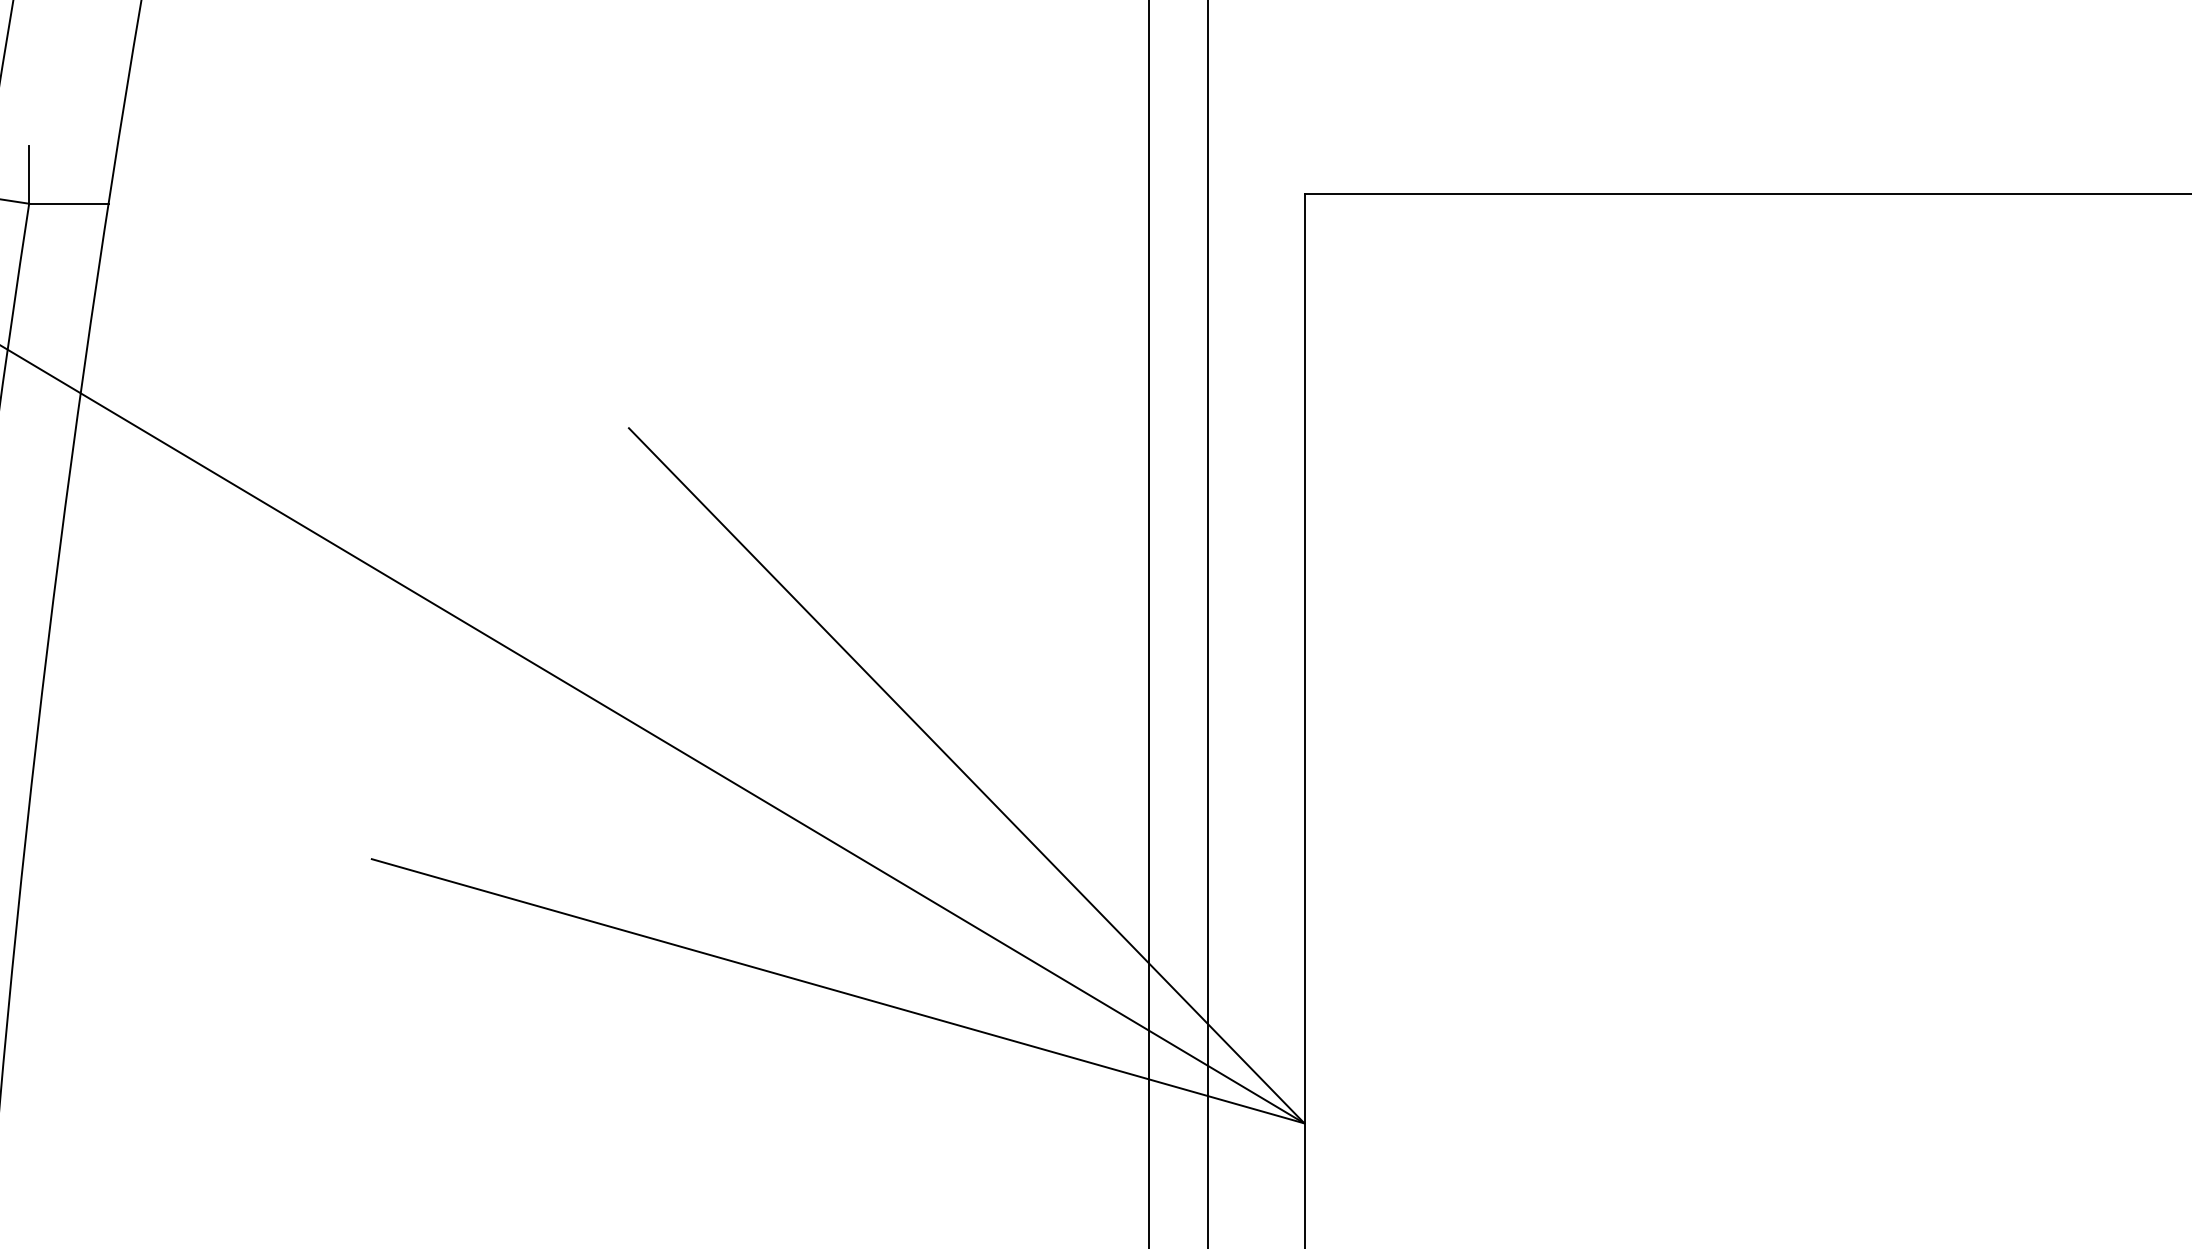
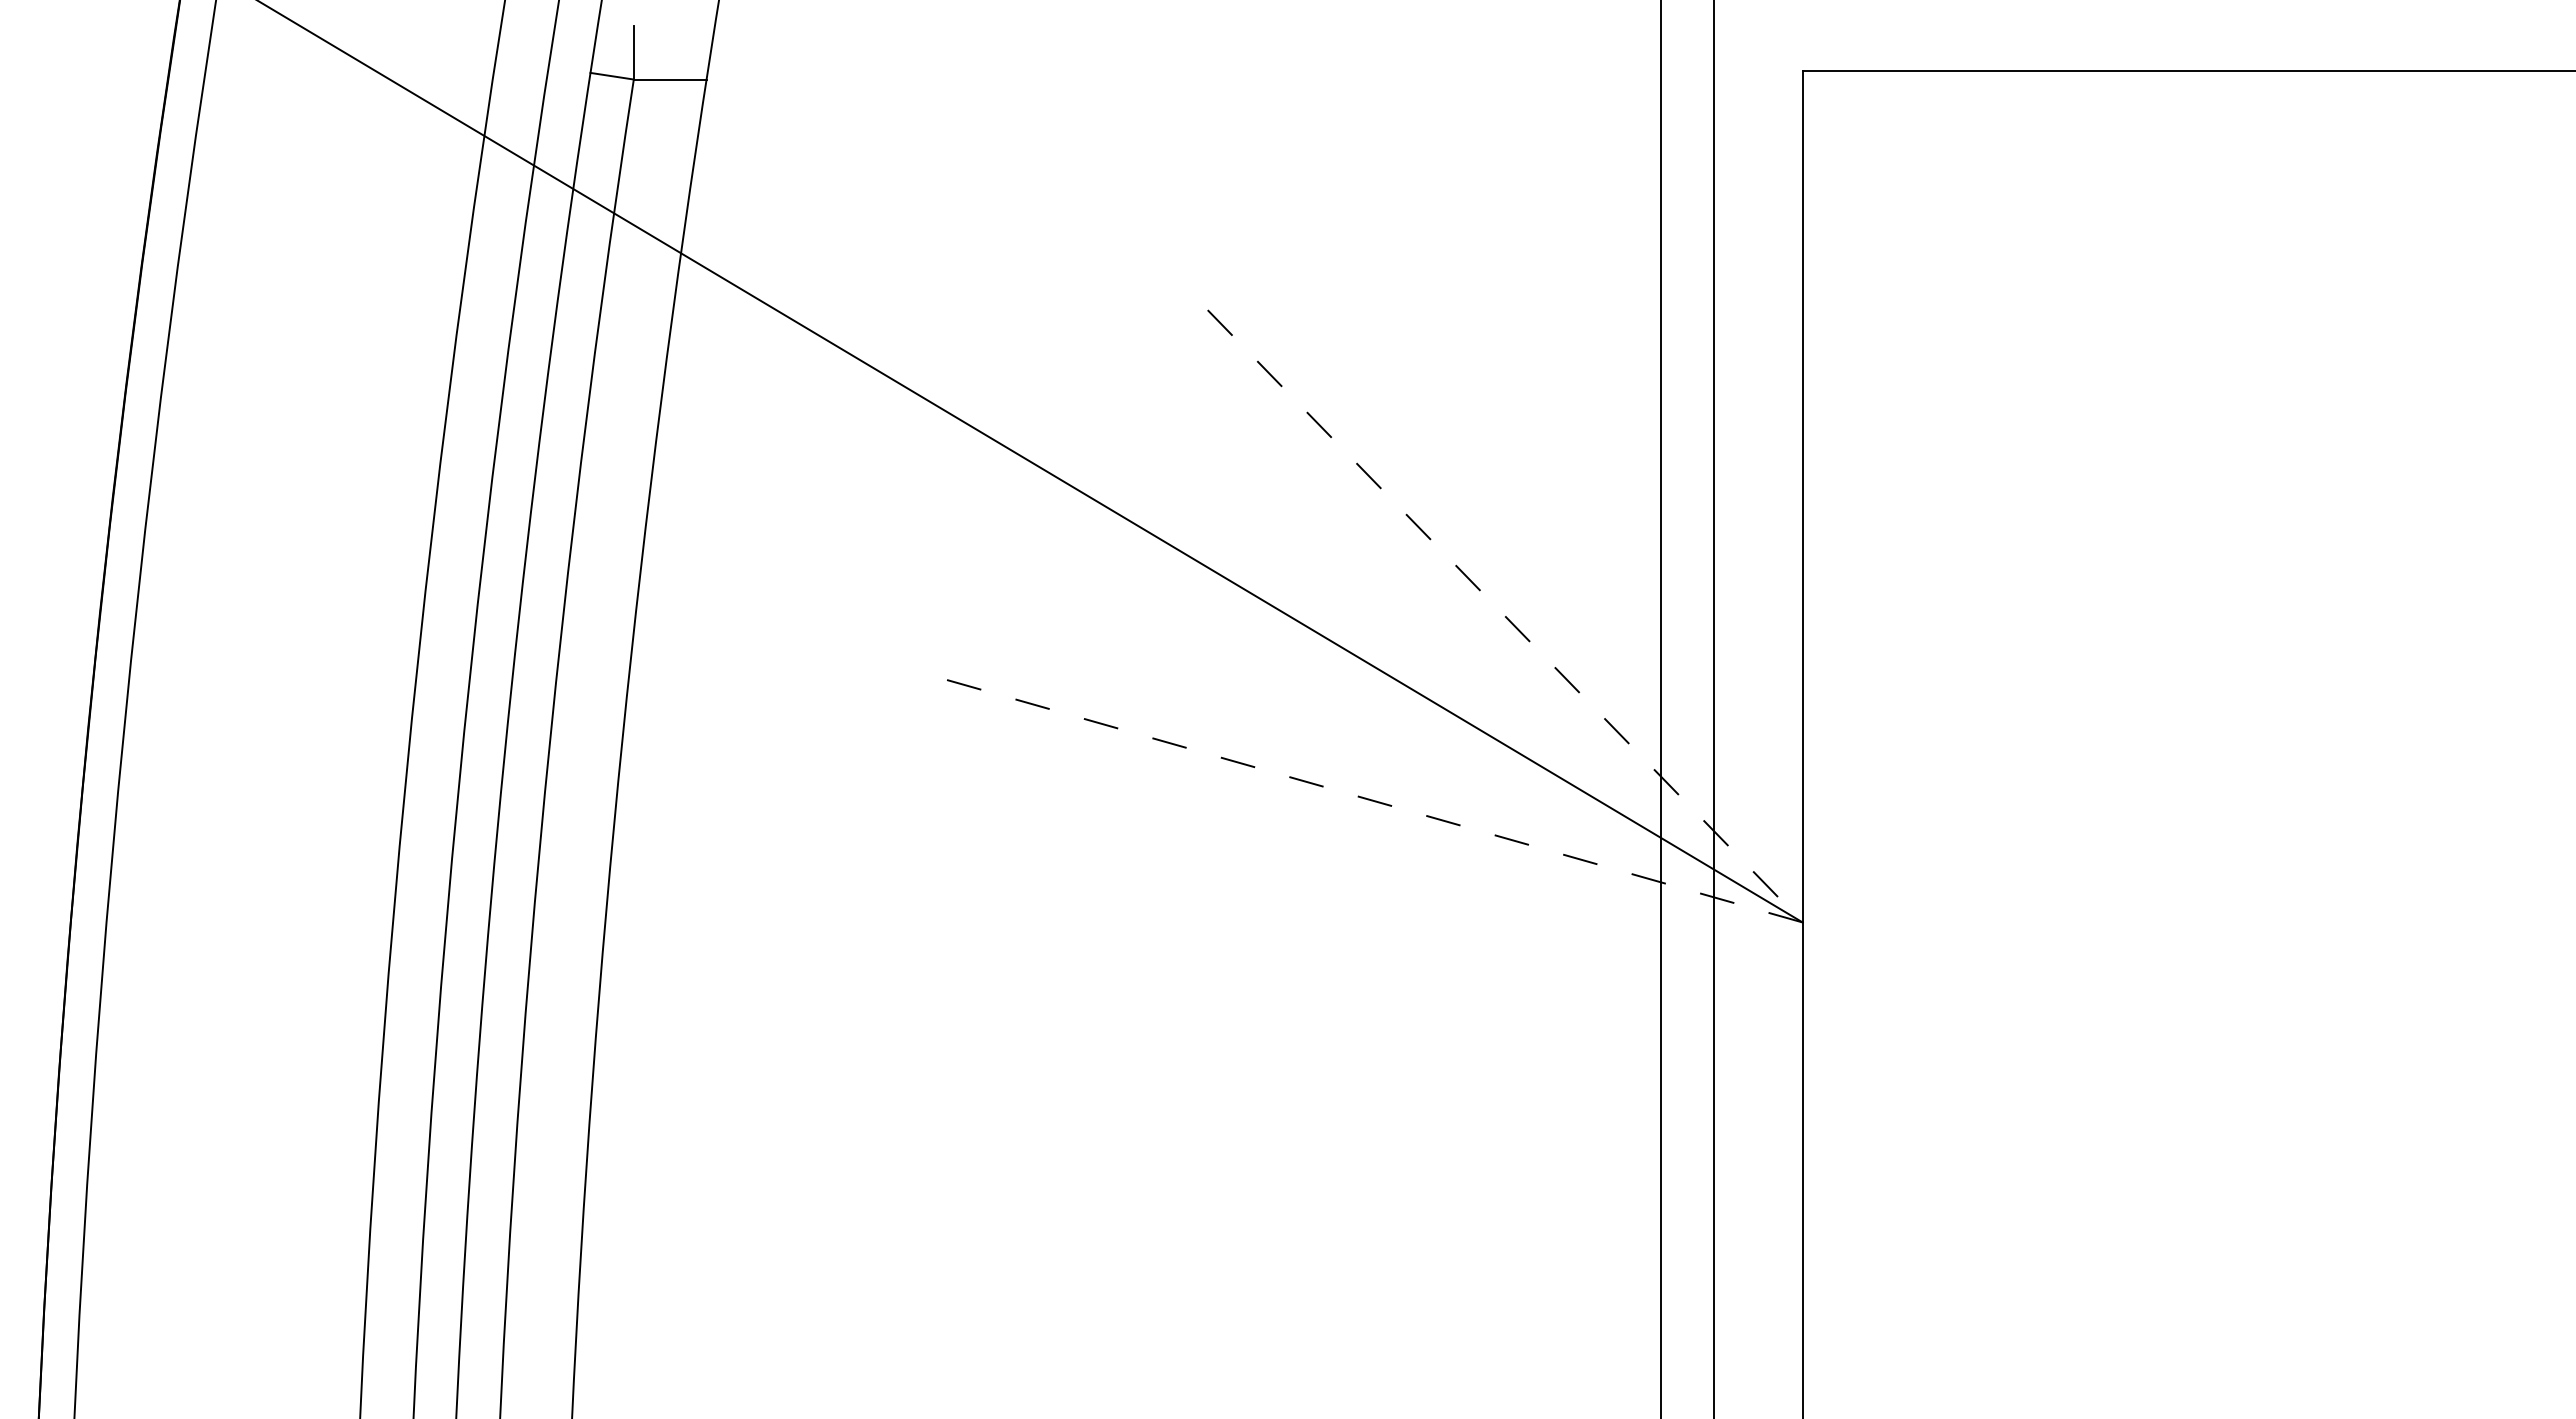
line: (1304, 1123) -> (1802, 922), solid -> dashed

